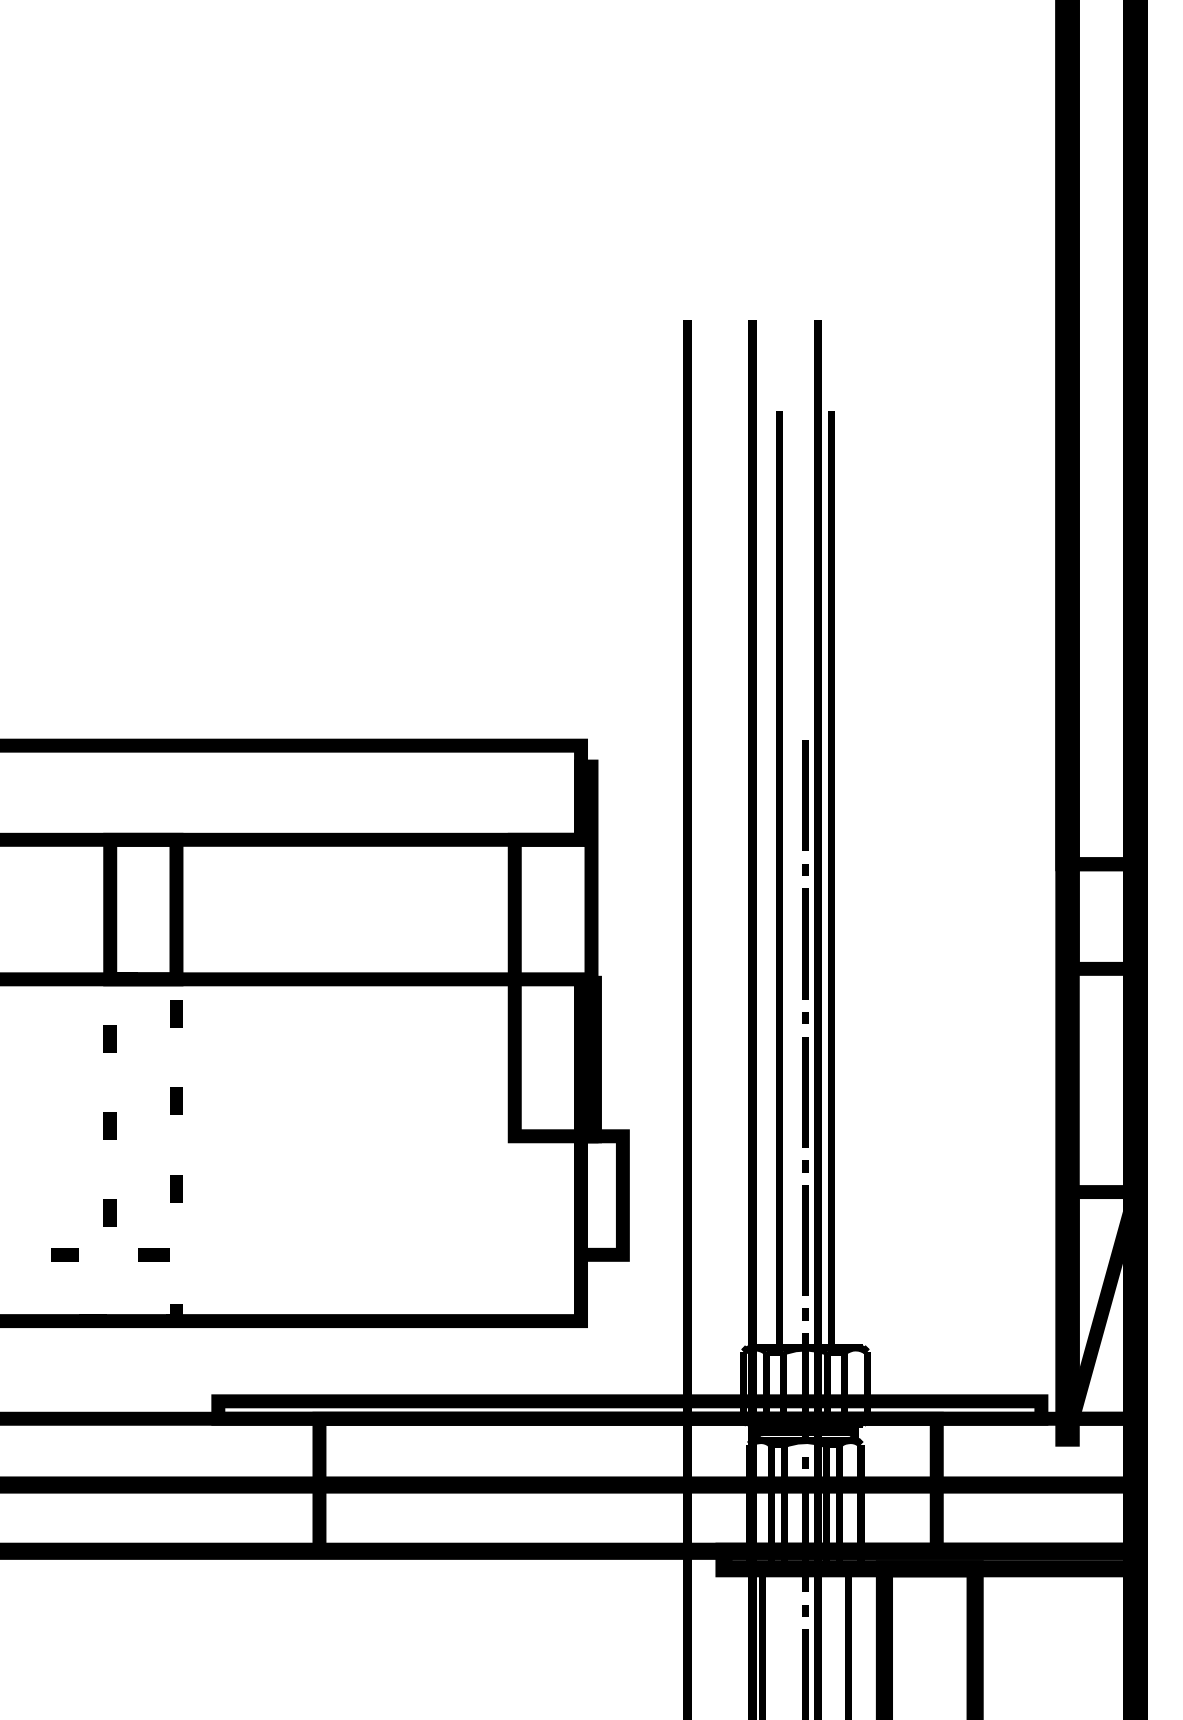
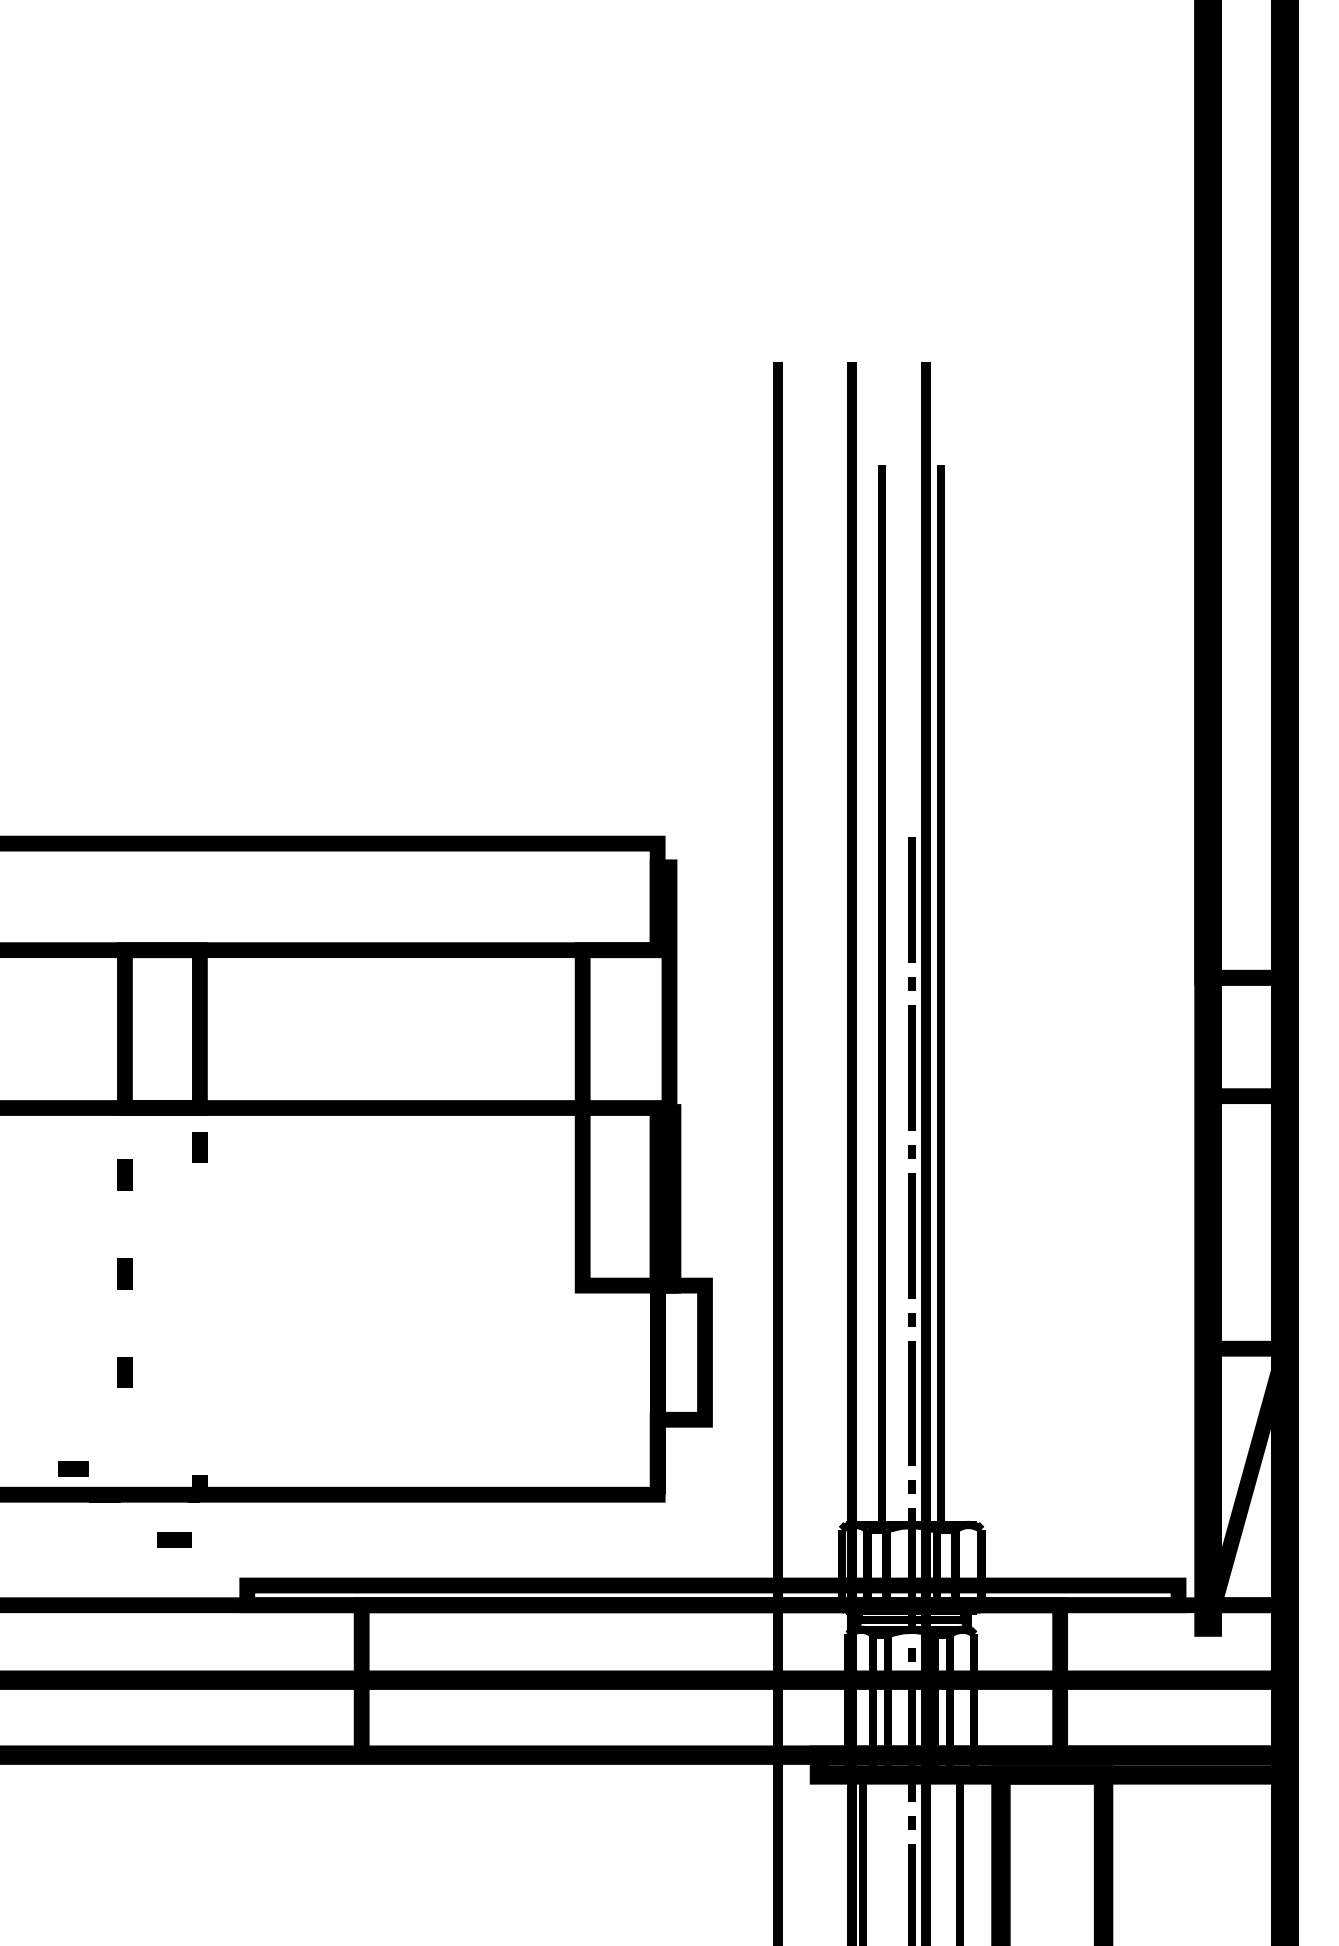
line: (176, 1100) -> (199, 1245), removed
line: (176, 1188) -> (199, 1344), removed
line: (64, 1254) -> (73, 1468), moved
part: (154, 1254) -> (174, 1539), moved

